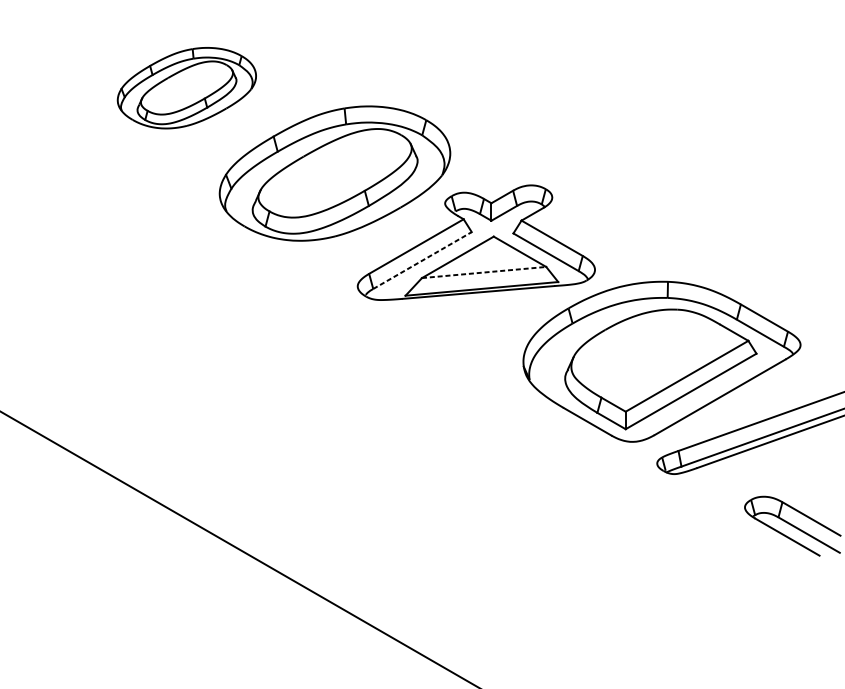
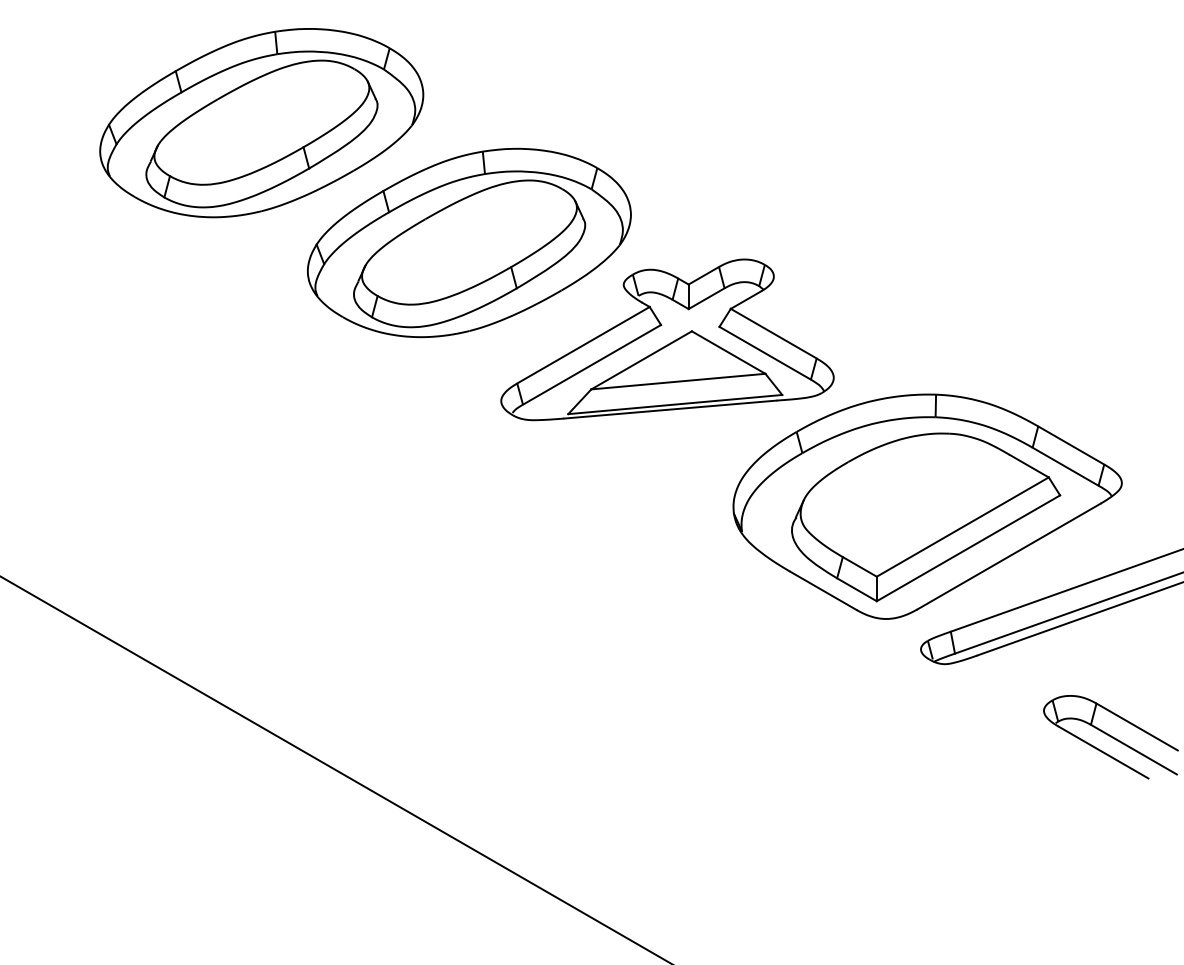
part: (186, 88) -> (261, 123), size x1.67
line: (422, 260) -> (592, 364), dashed -> solid
line: (484, 272) -> (678, 381), dashed -> solid

